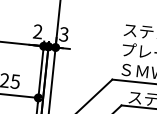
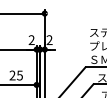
text: (63, 34) -> (49, 40), 3 -> 2

